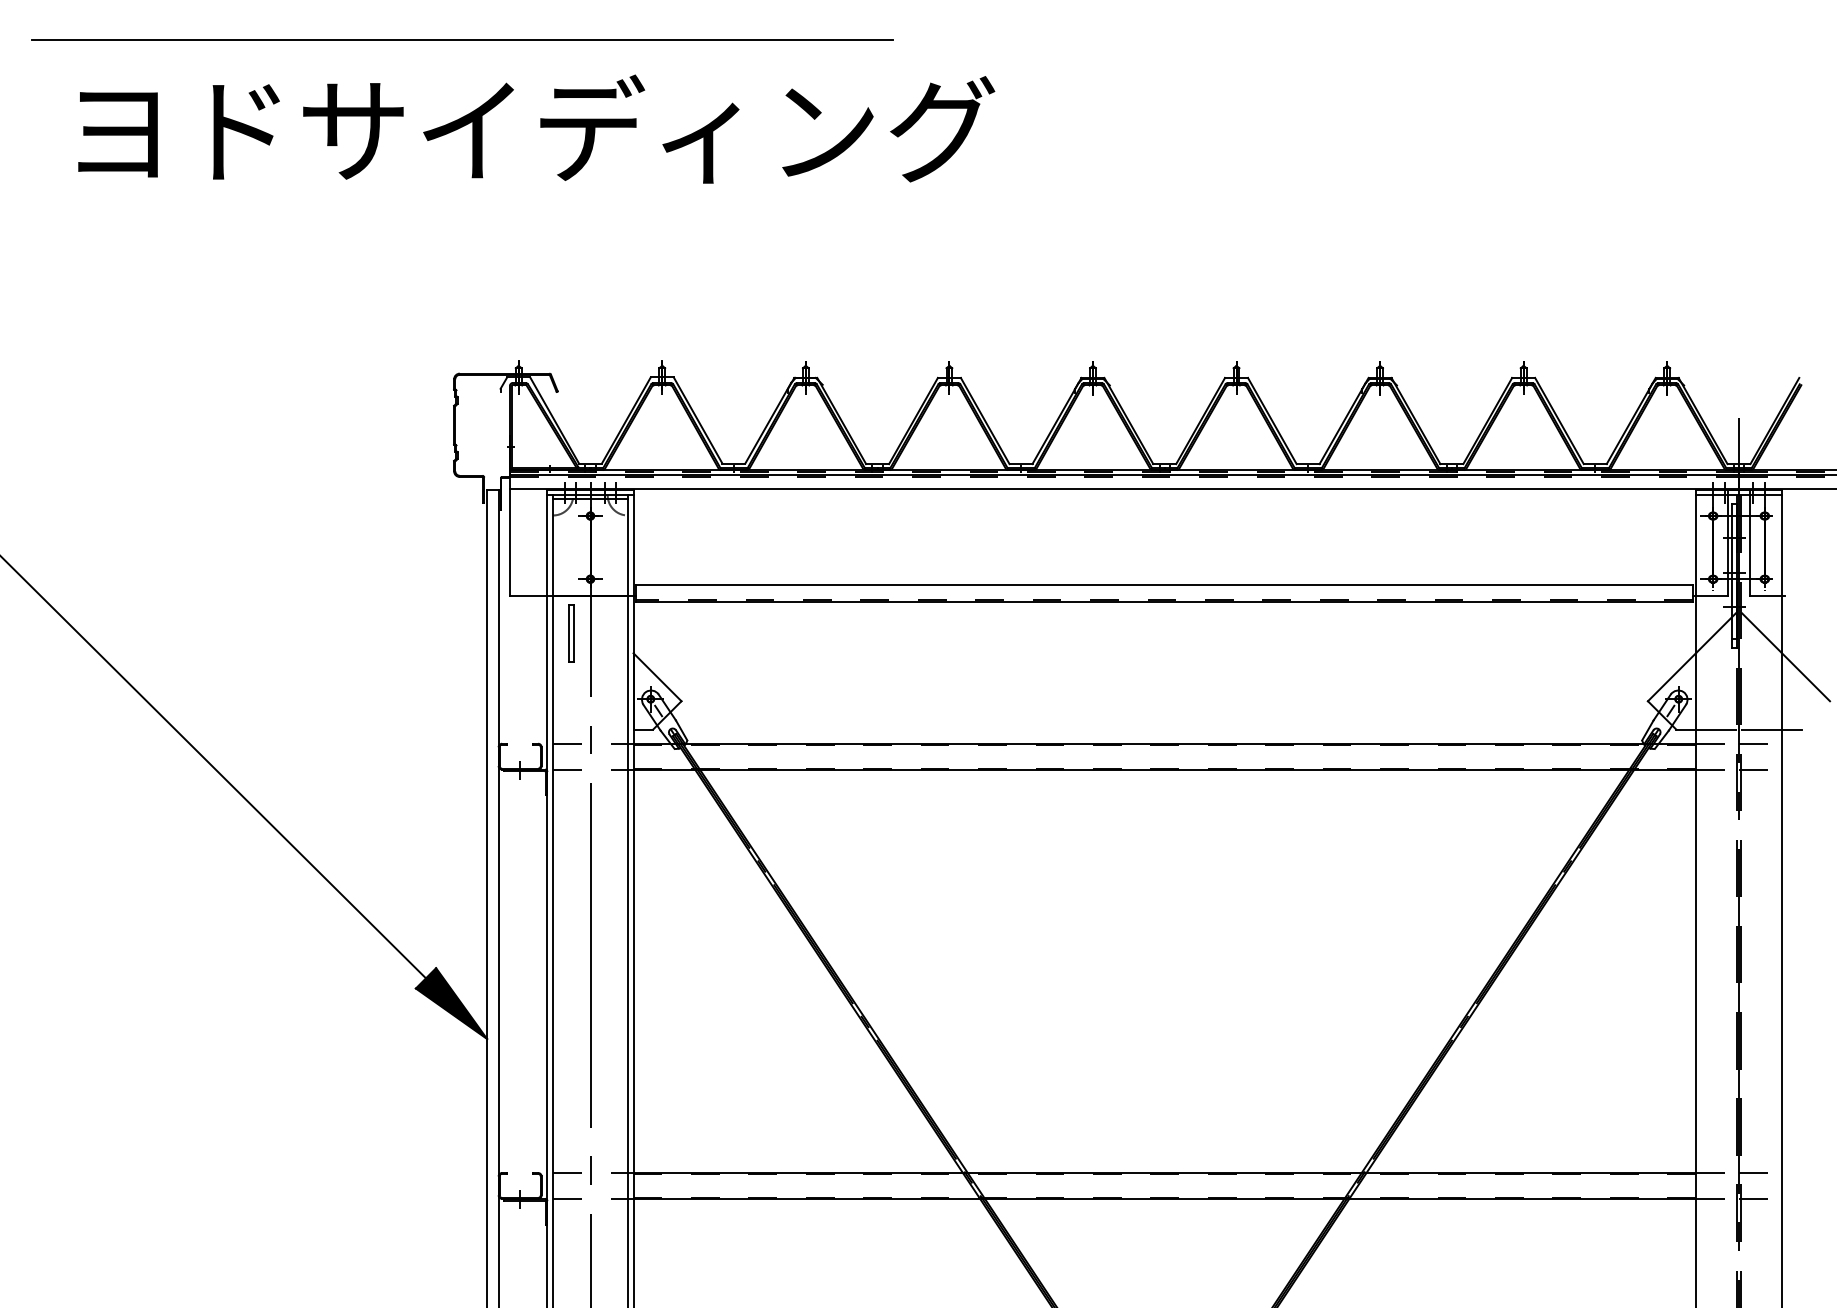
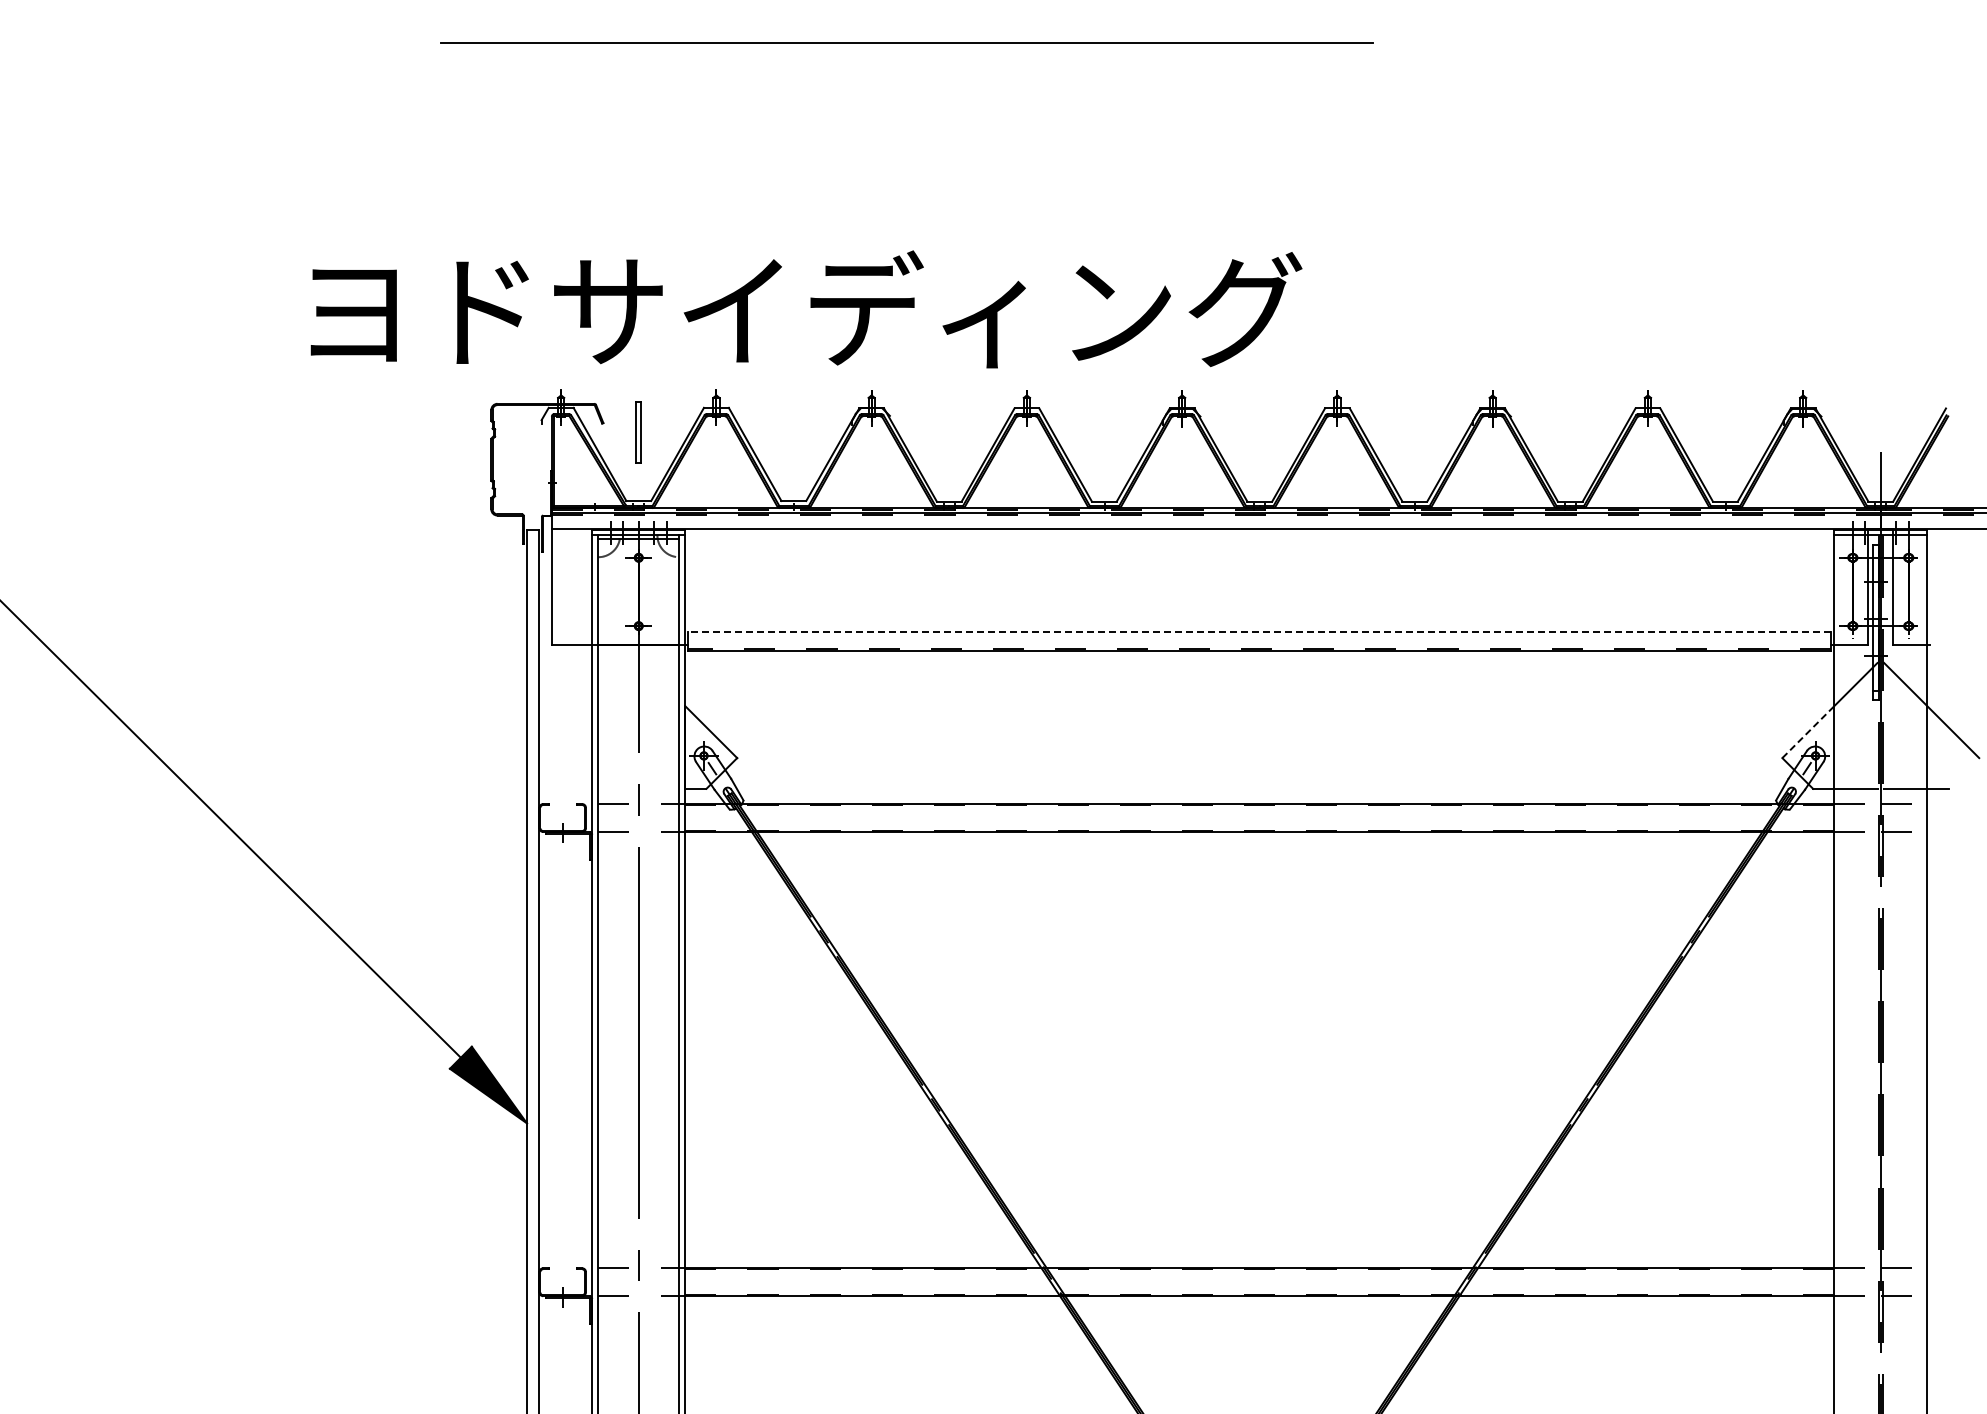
line: (461, 39) -> (906, 42), moved
text: (536, 129) -> (806, 309), moved
line: (1164, 585) -> (1259, 632), solid -> dashed
part: (571, 633) -> (638, 432), moved
line: (1672, 677) -> (1808, 732), solid -> dashed

